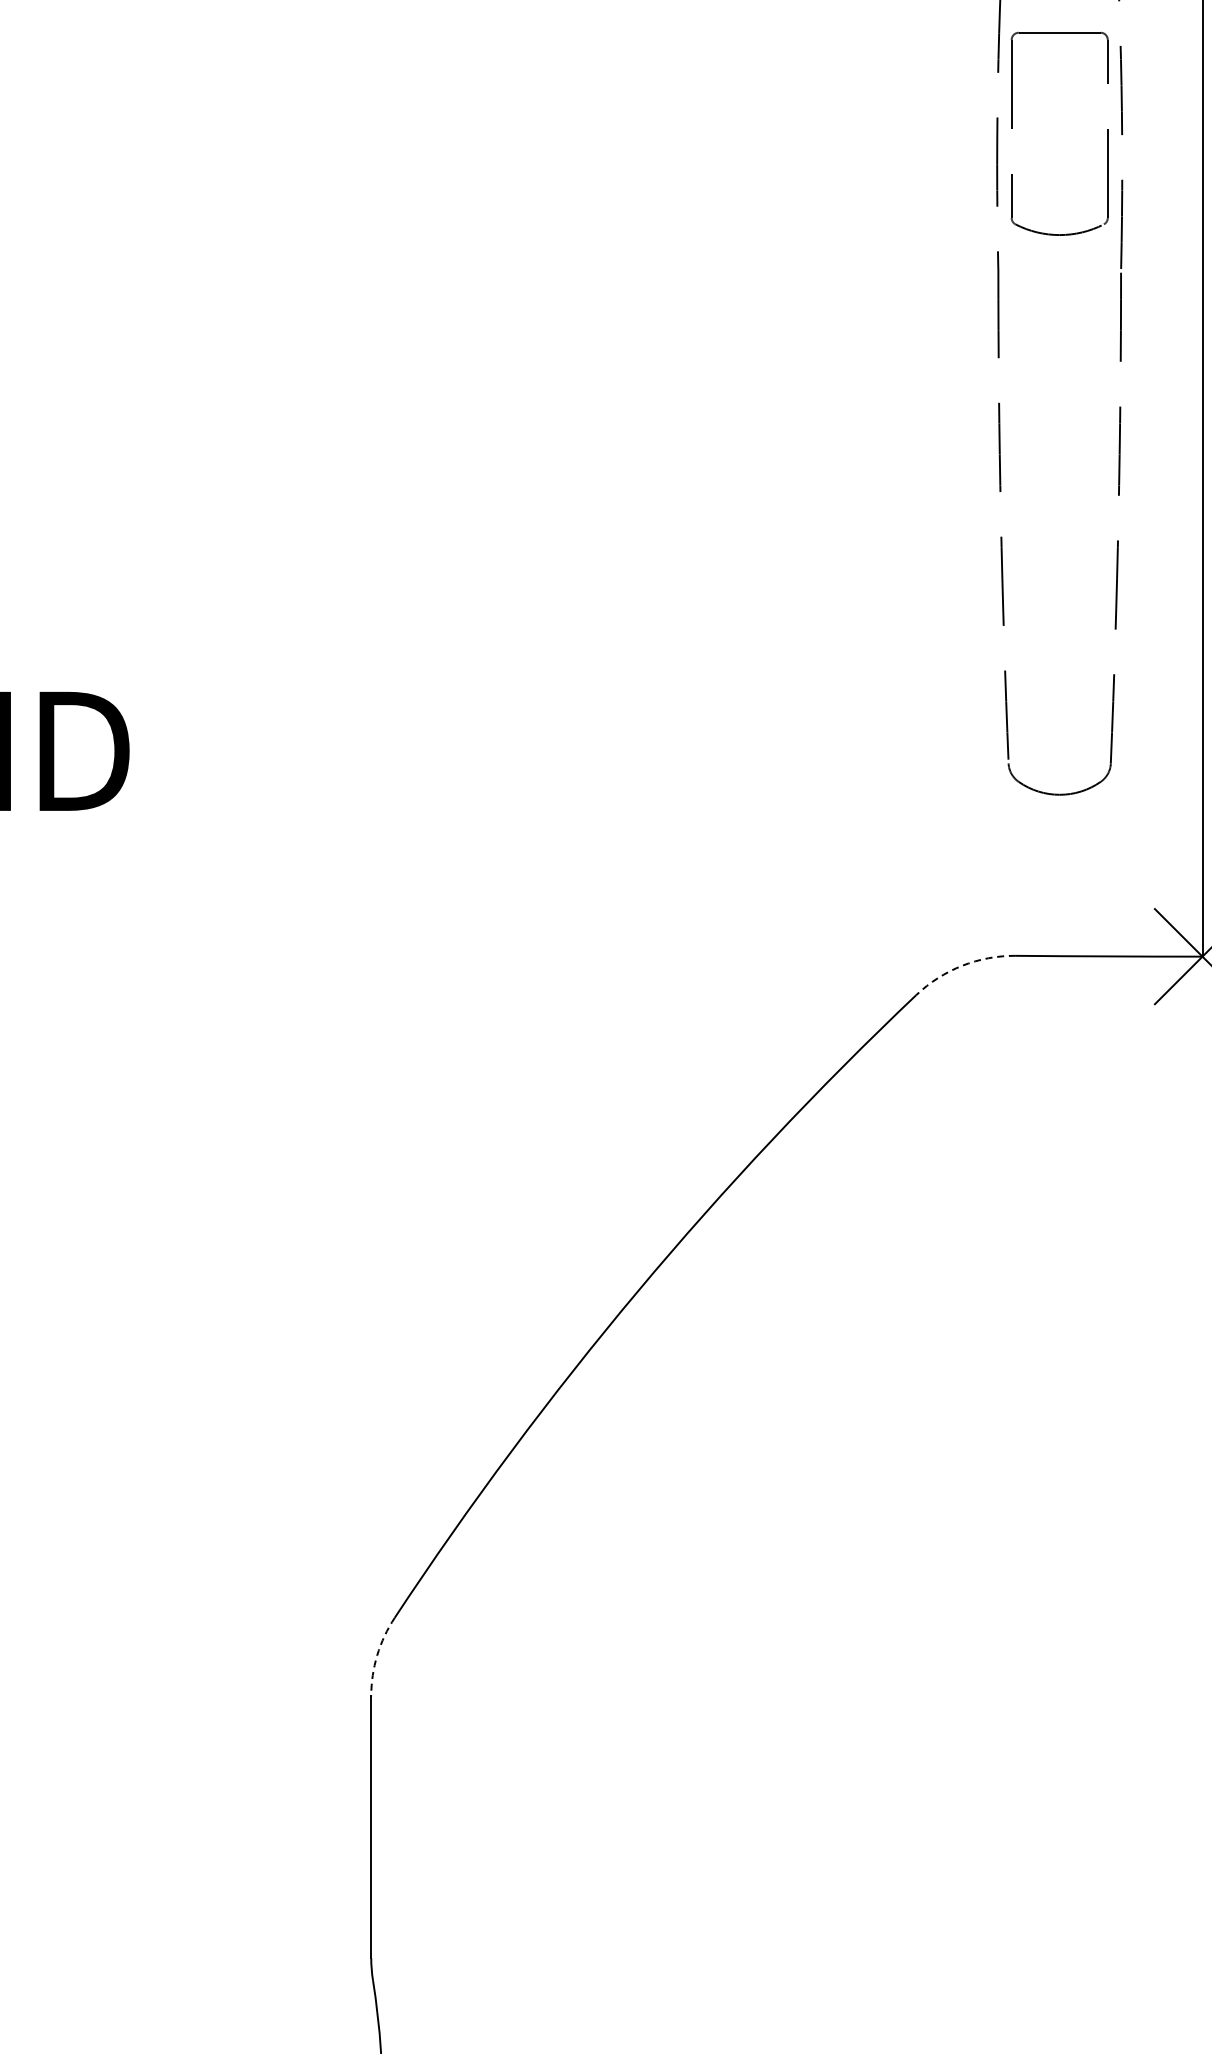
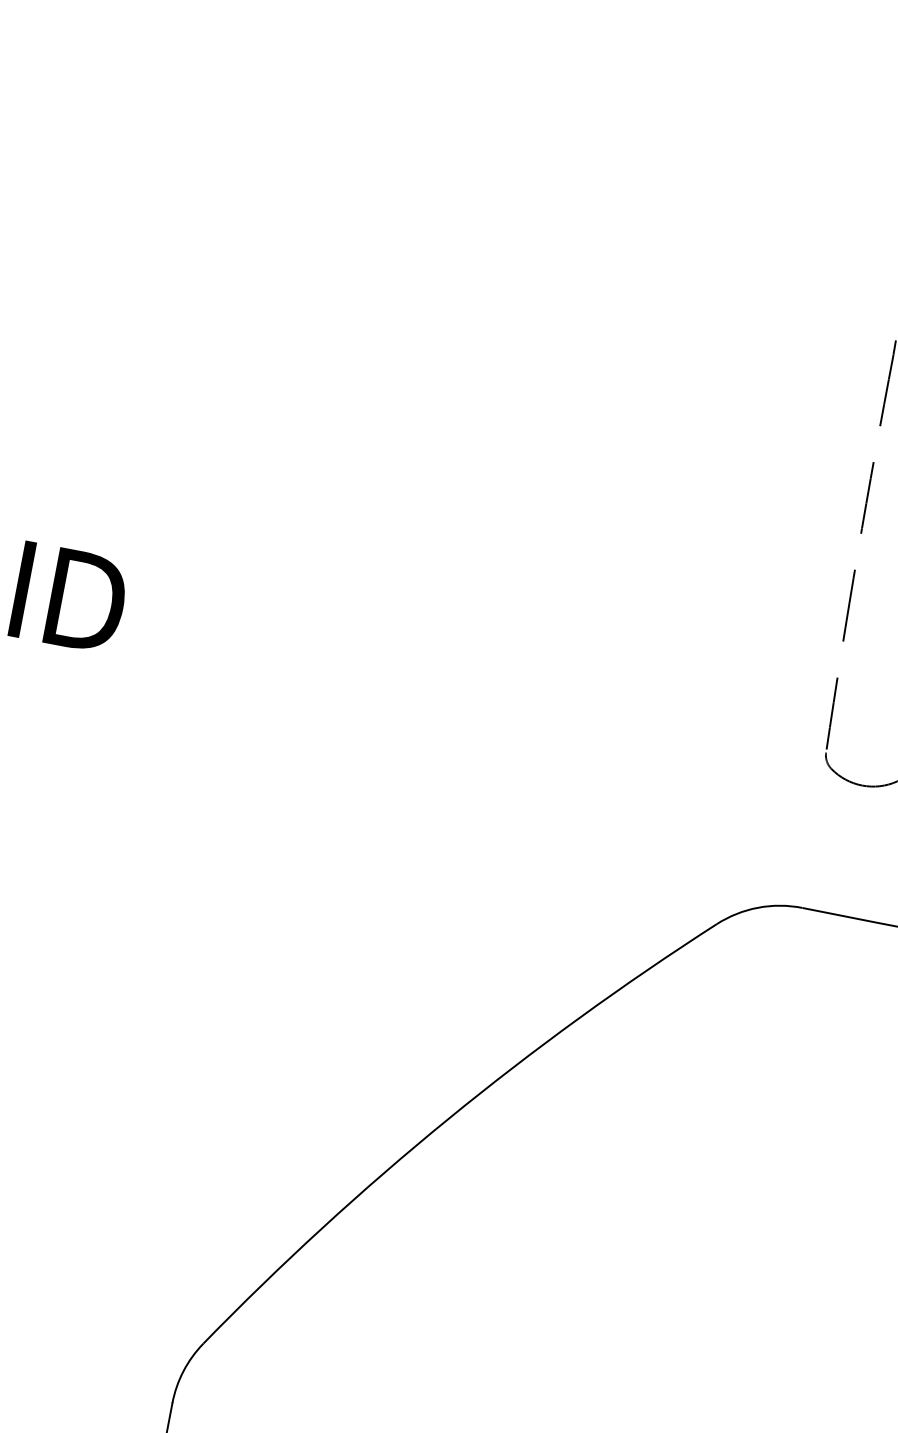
arc: (962, 965) -> (758, 907), dashed -> solid
arc: (377, 1655) -> (183, 1371), dashed -> solid

